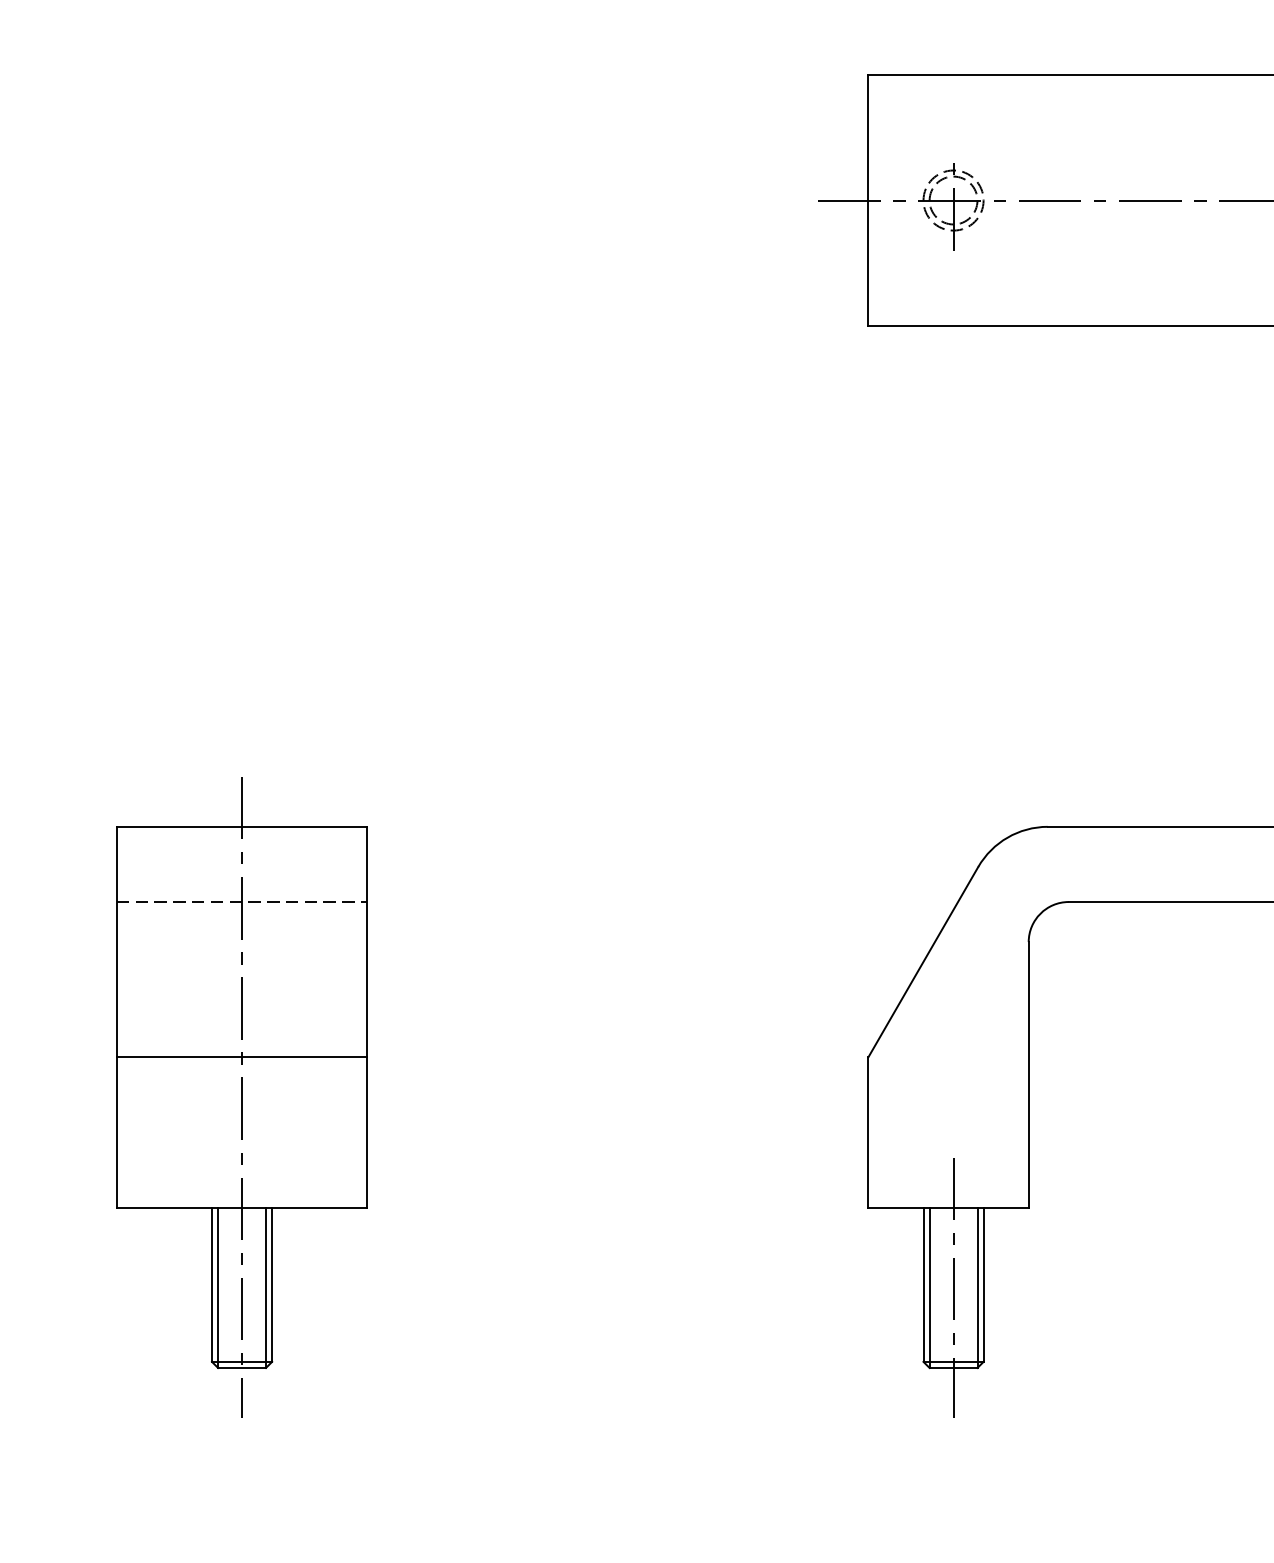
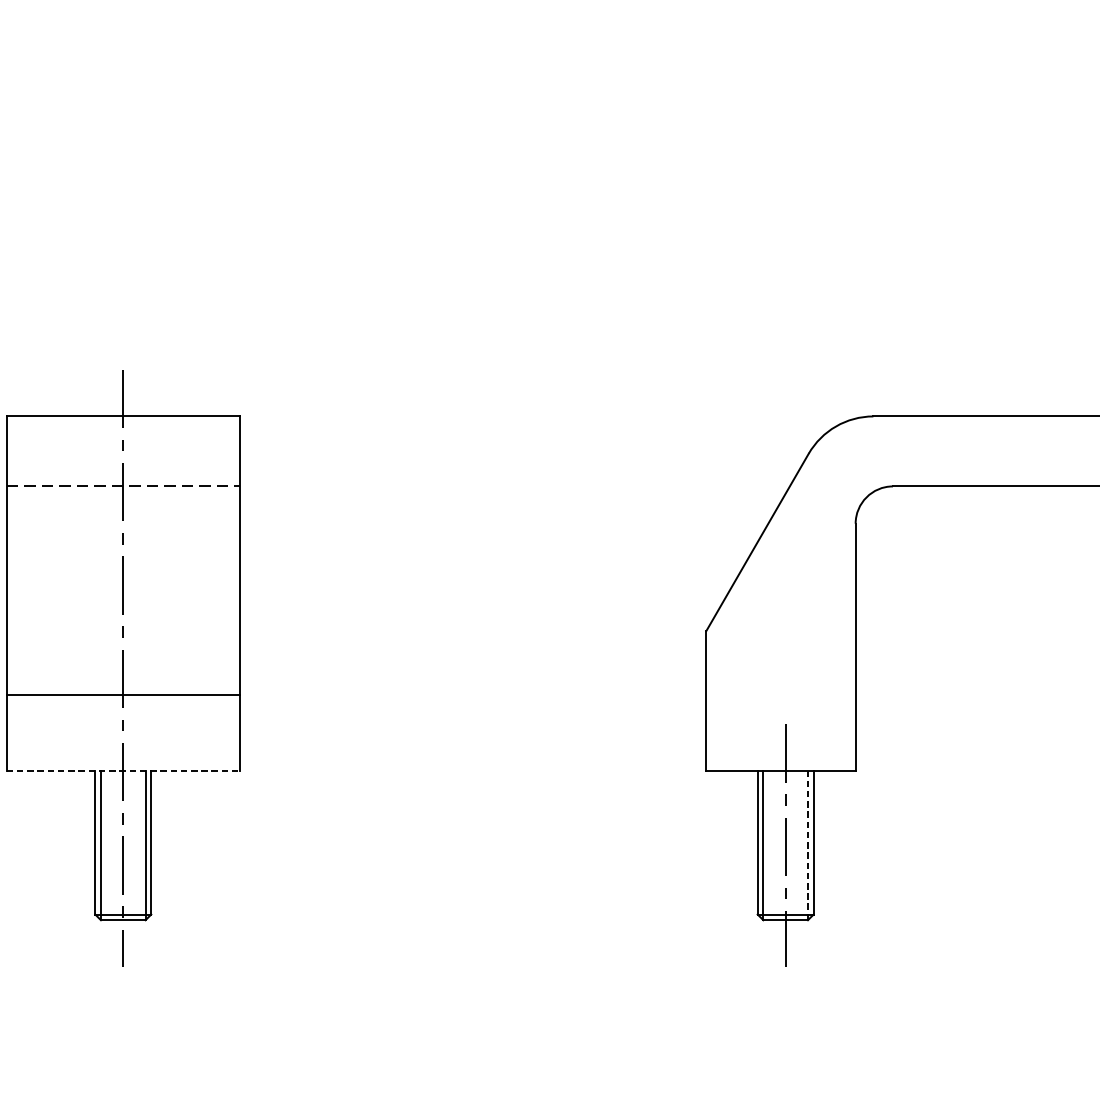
line: (241, 1057) -> (122, 695), moved
line: (242, 1207) -> (123, 770), solid -> dashed
line: (977, 1287) -> (807, 845), solid -> dashed

